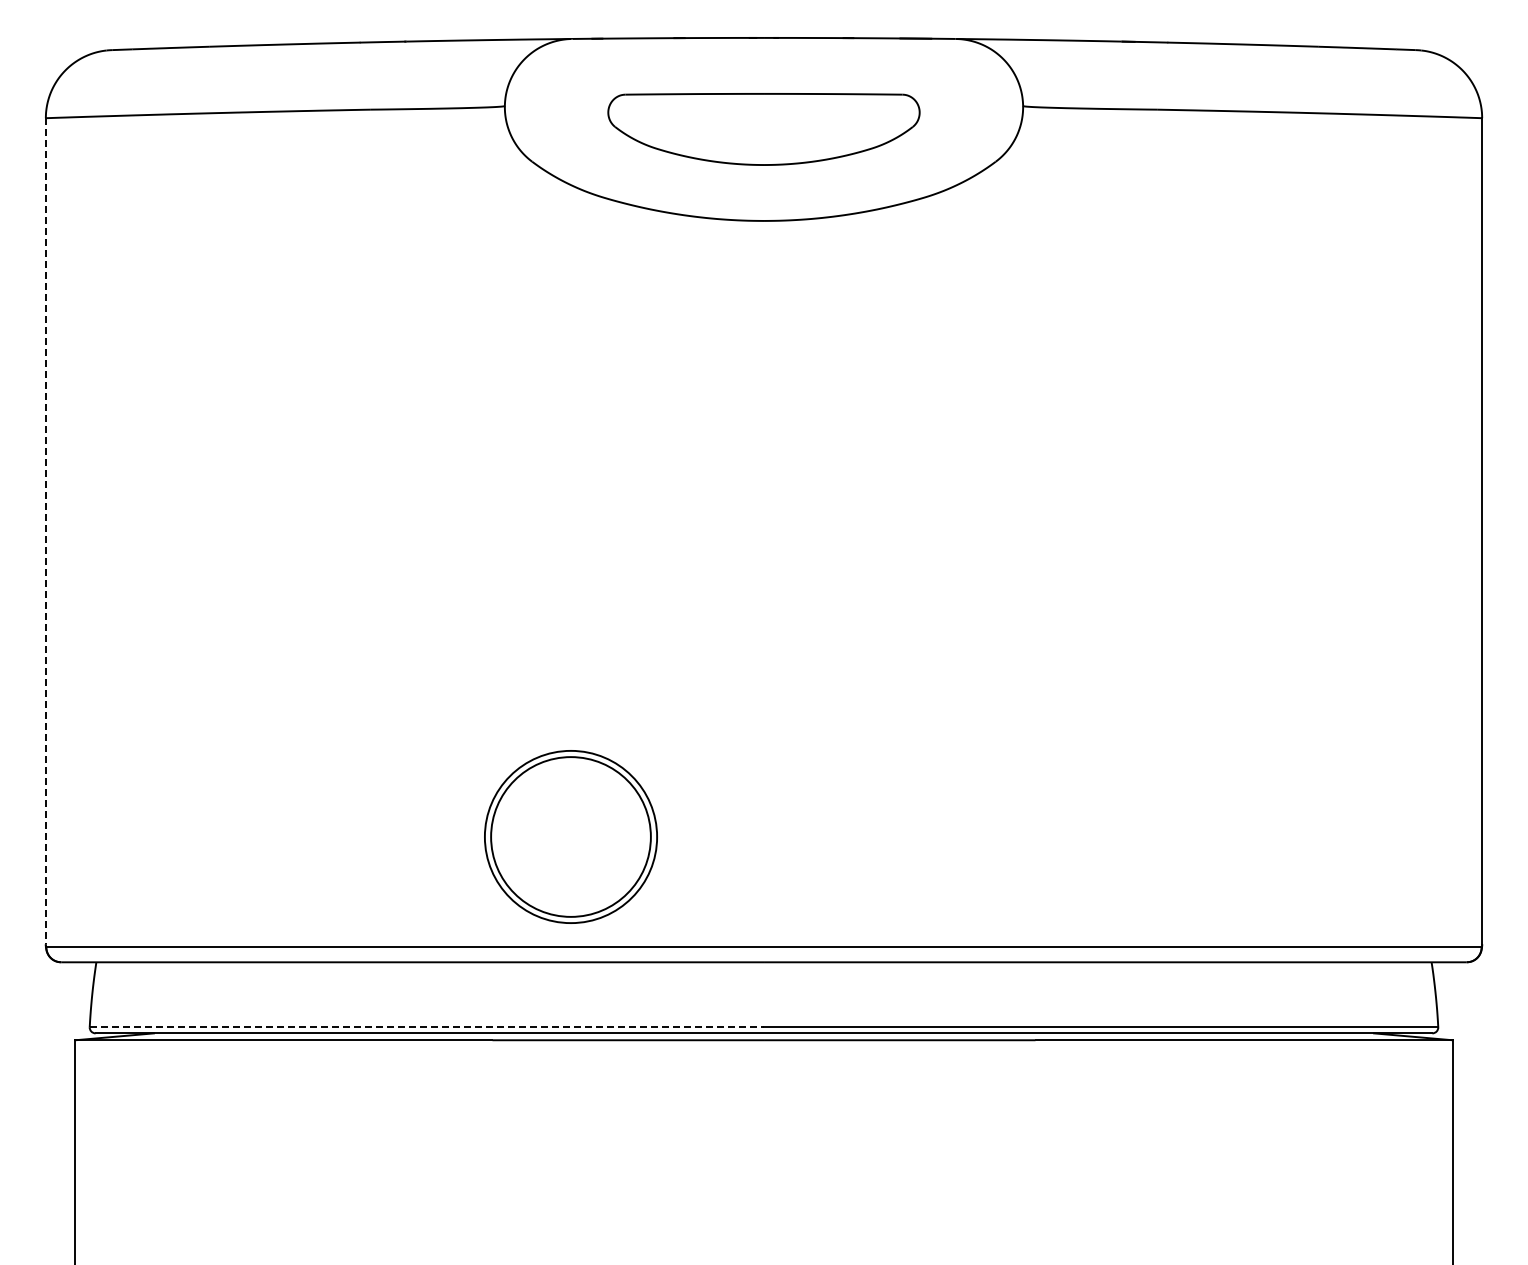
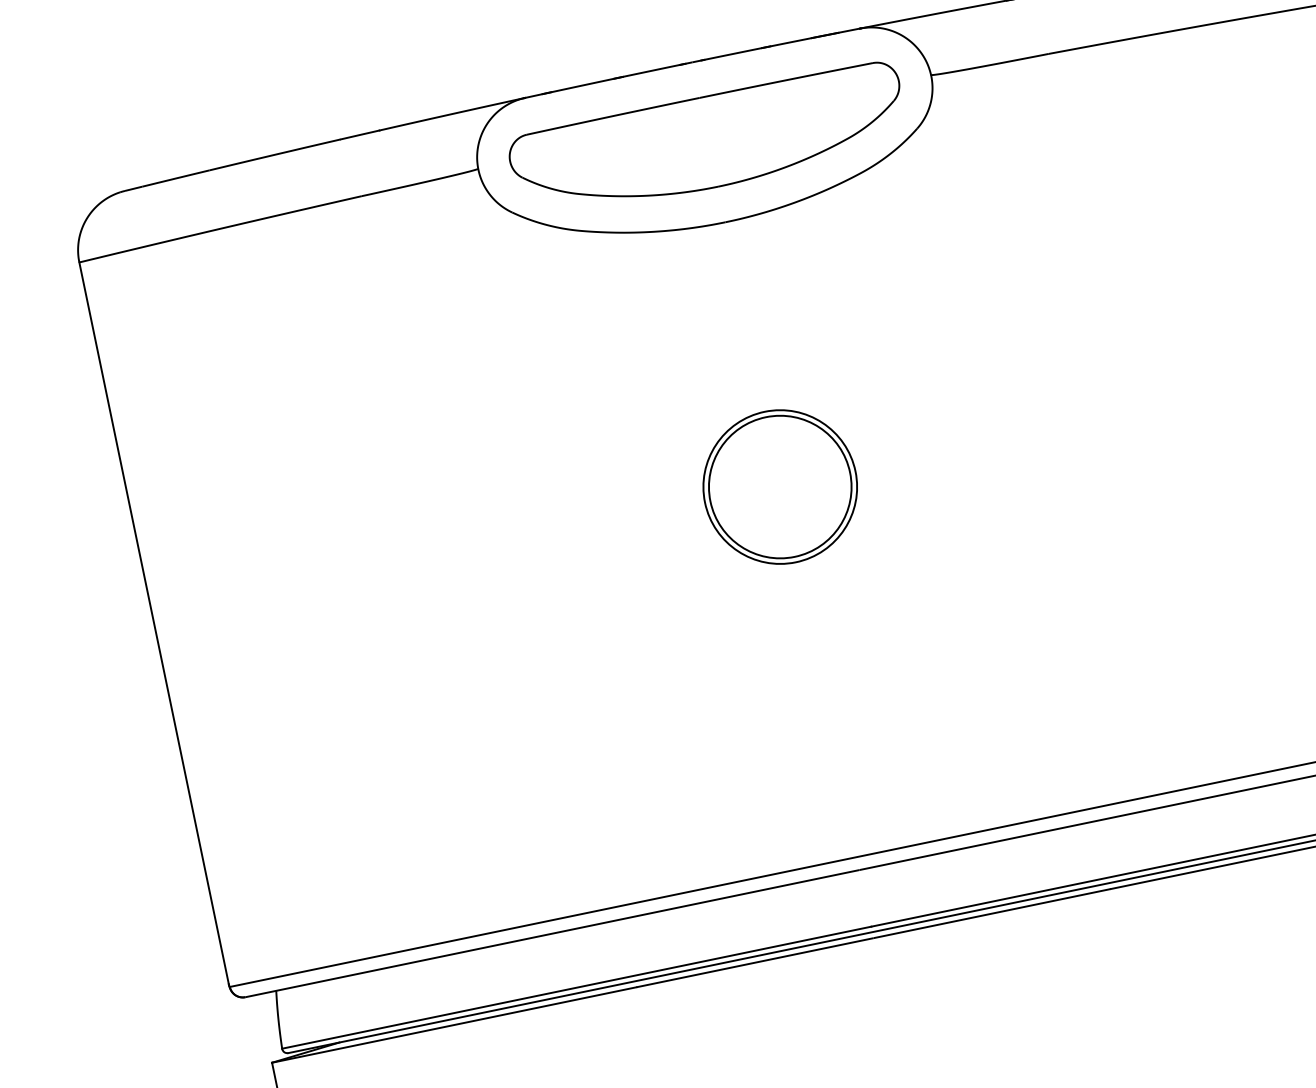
part: (763, 129) -> (708, 142), size x1.43
line: (45, 531) -> (153, 623), dashed -> solid
part: (570, 836) -> (779, 486), moved
line: (427, 1027) -> (577, 987), dashed -> solid

